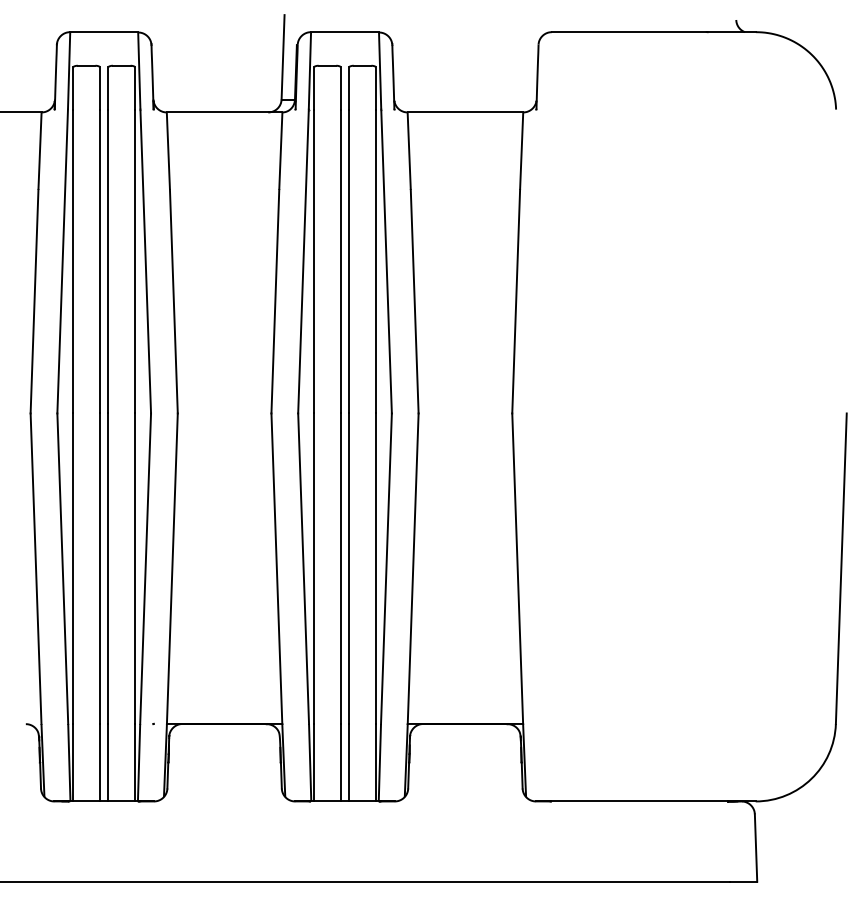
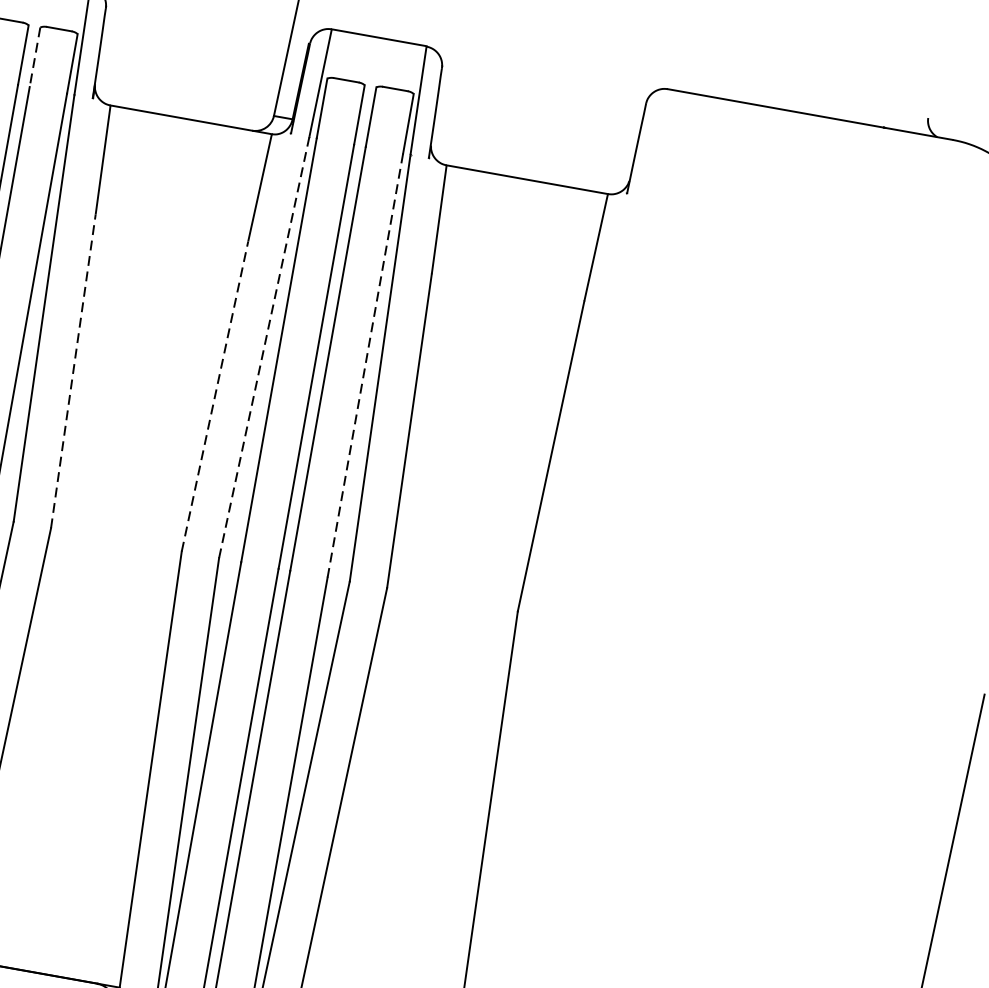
line: (108, 88) -> (35, 57), solid -> dashed
line: (375, 261) -> (364, 365), solid -> dashed
line: (303, 262) -> (264, 348), solid -> dashed
line: (173, 301) -> (72, 370), solid -> dashed
line: (275, 301) -> (215, 396), solid -> dashed

